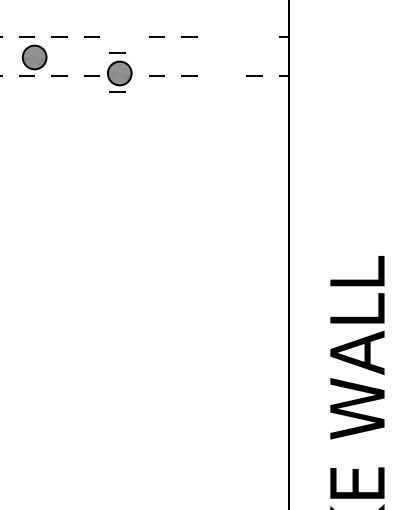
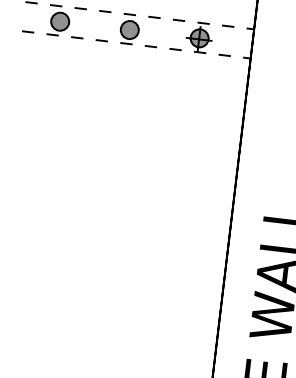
line: (254, 36) -> (228, 25), added
part: (218, 56) -> (199, 37), added
part: (119, 72) -> (129, 29), moved

